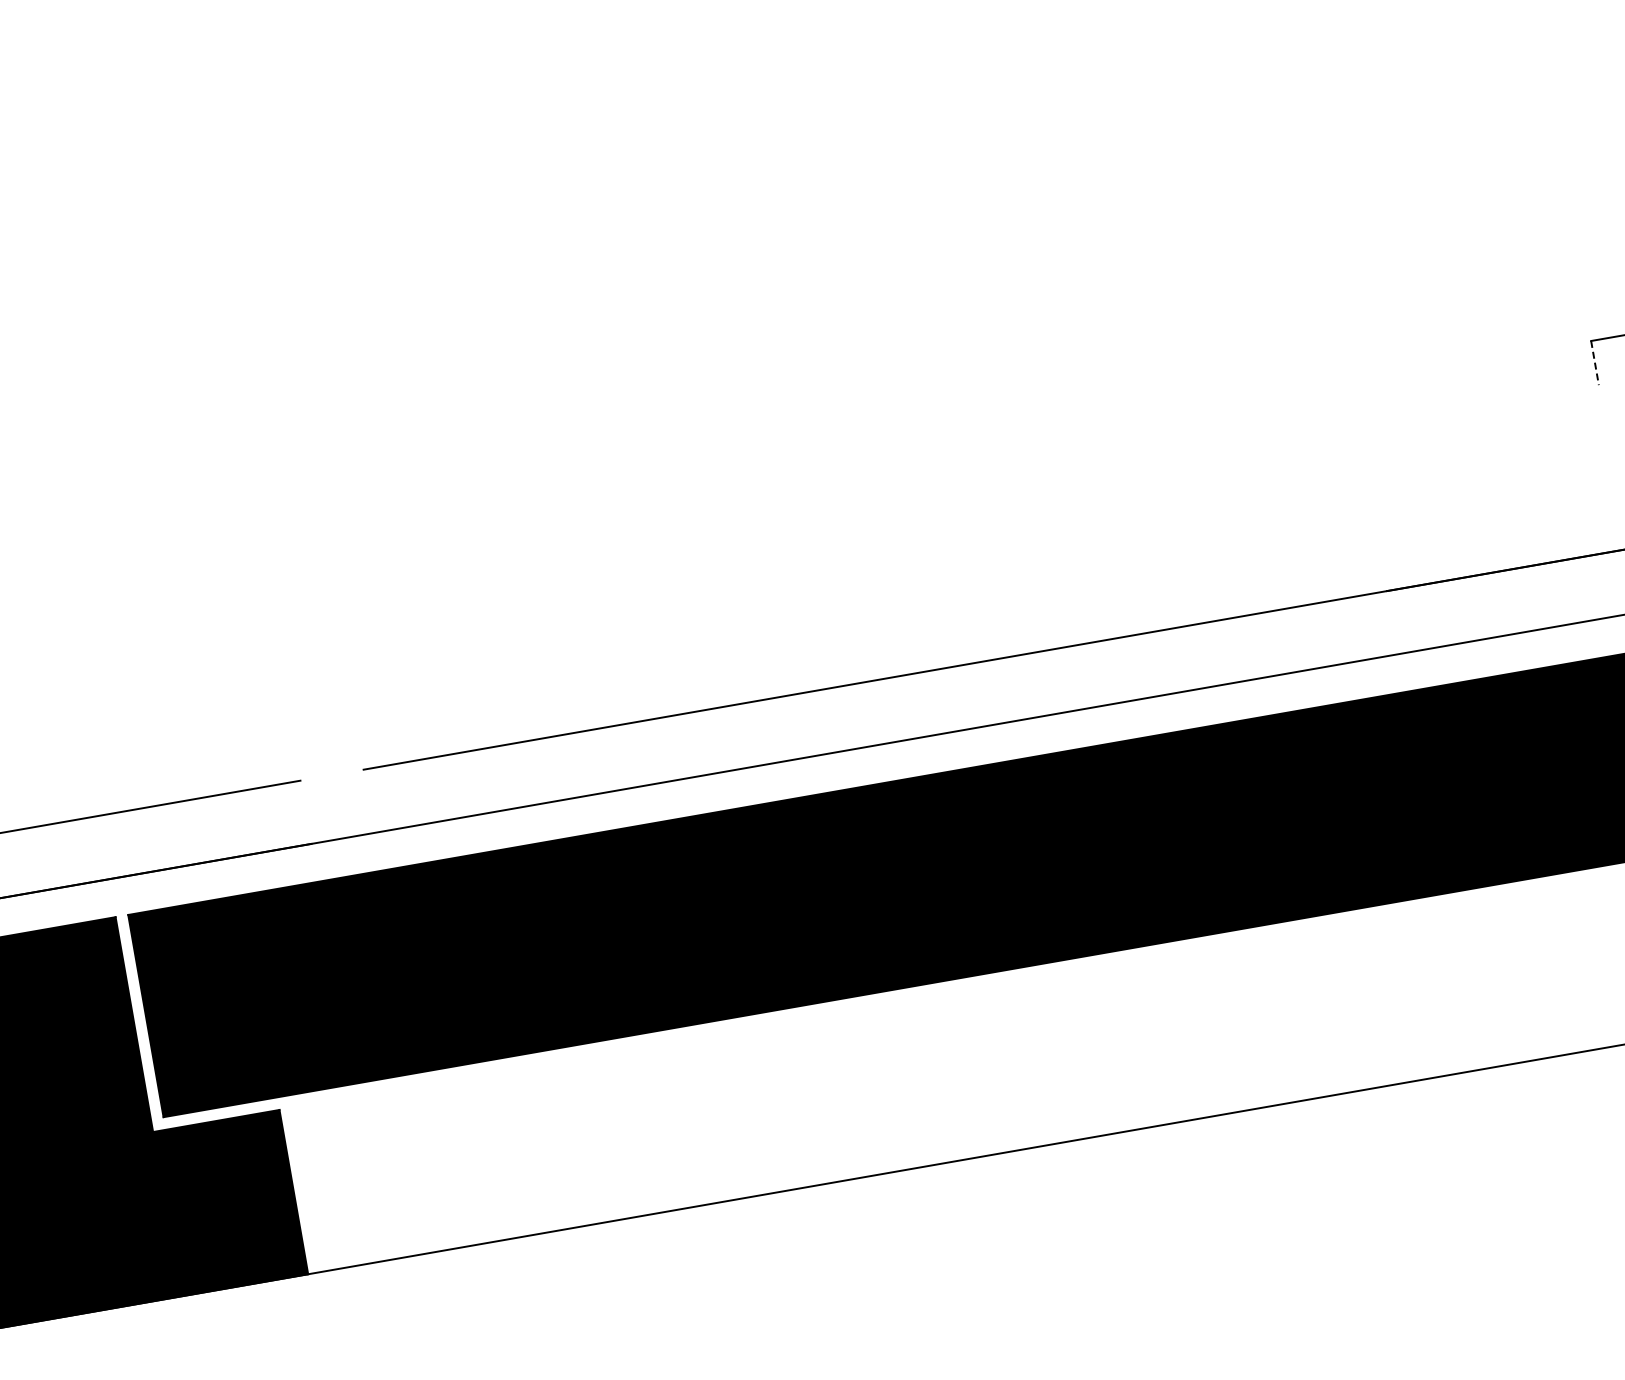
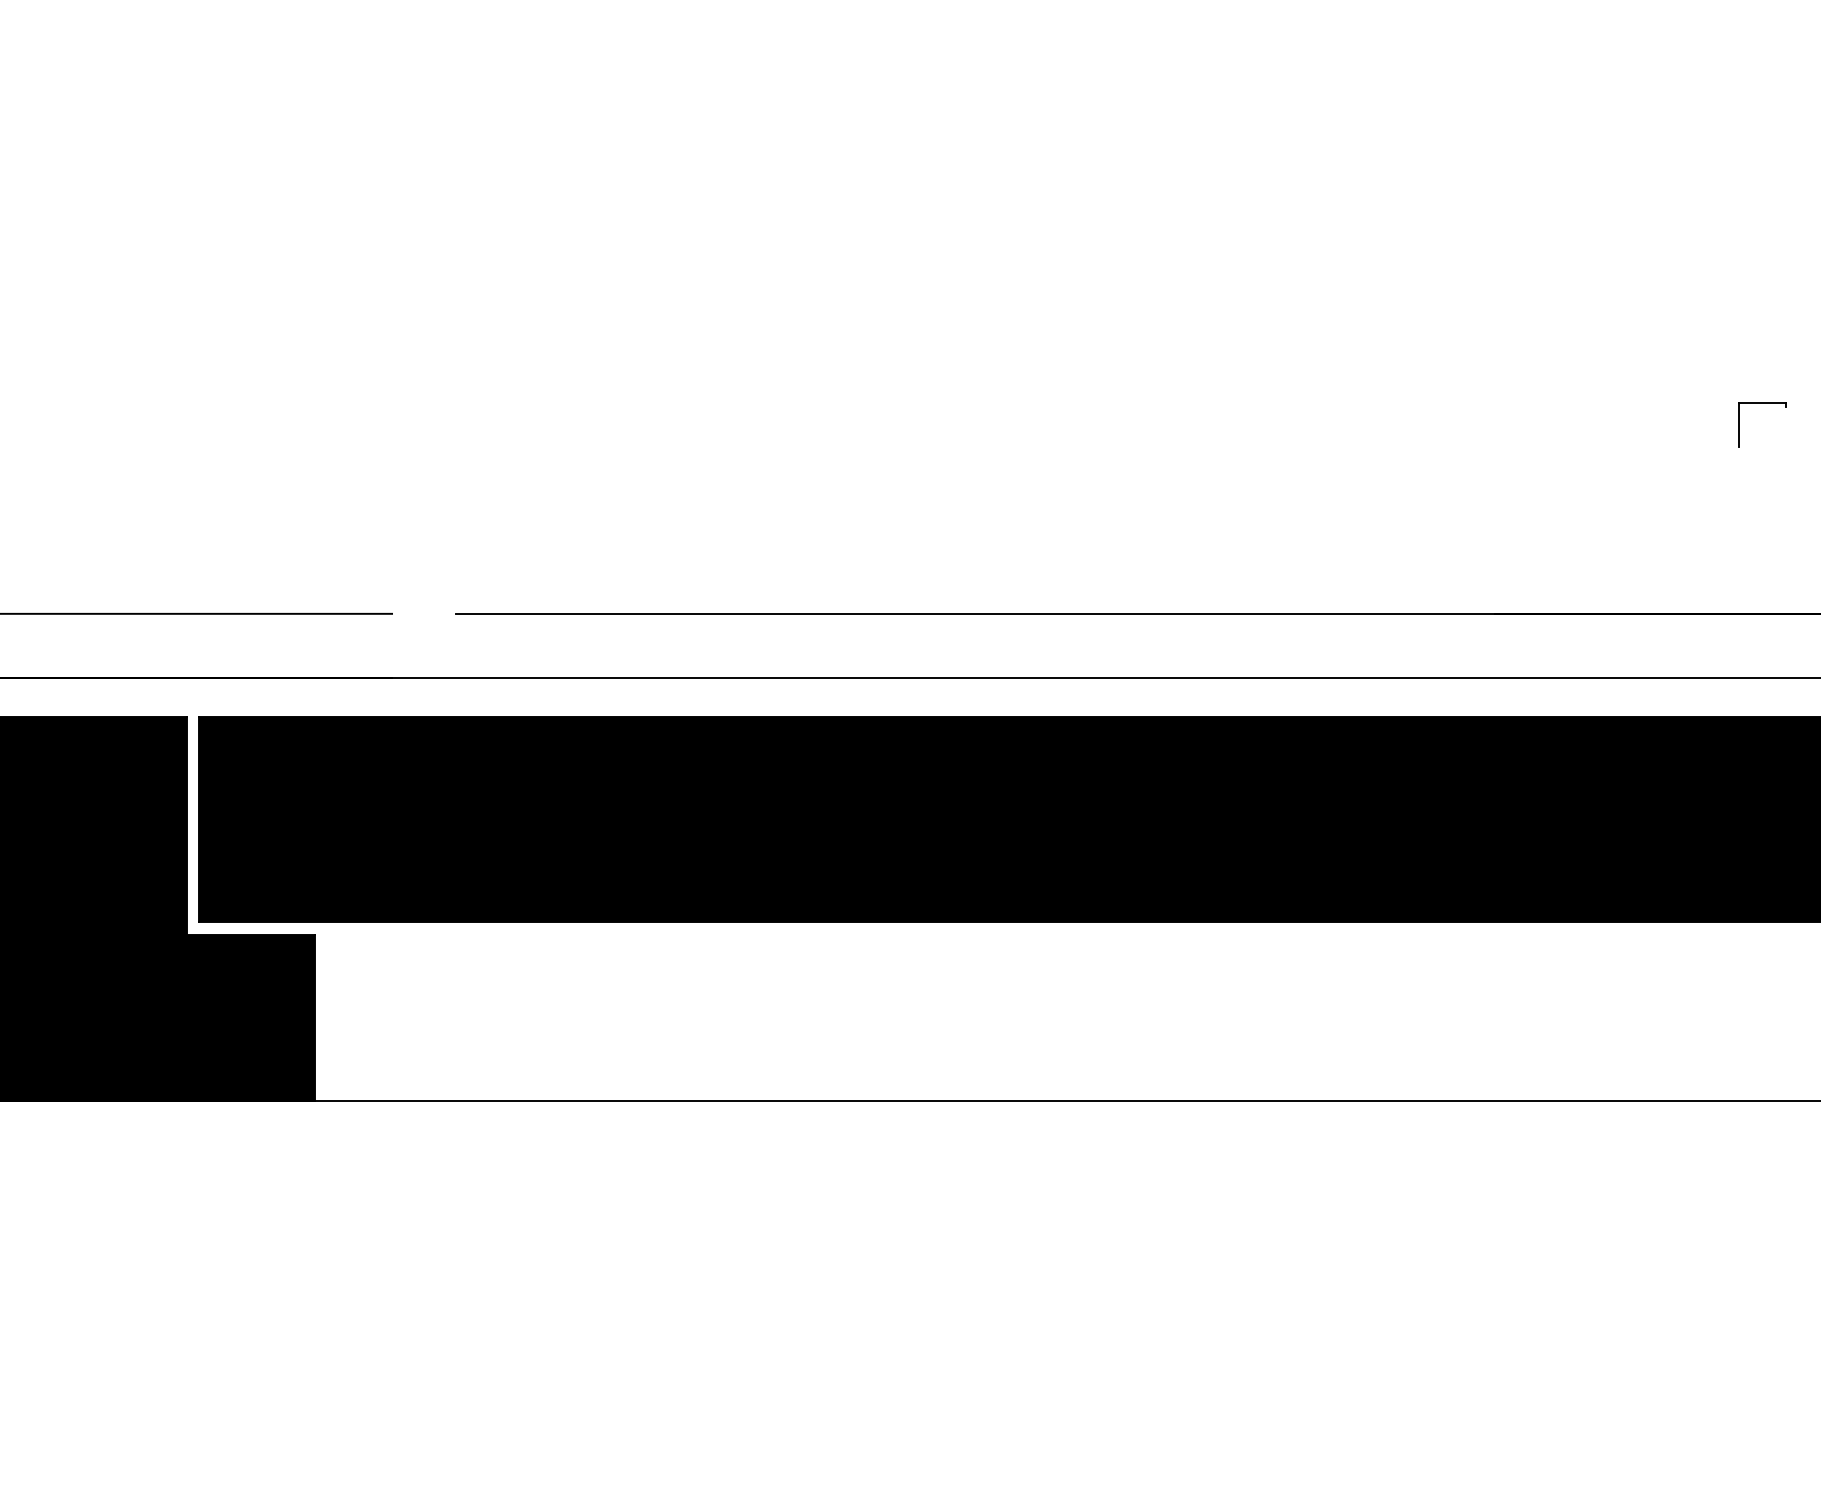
line: (1595, 363) -> (1739, 425), dashed -> solid

